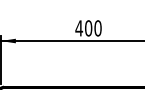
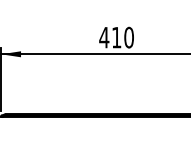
text: (88, 28) -> (116, 37), 400 -> 410

